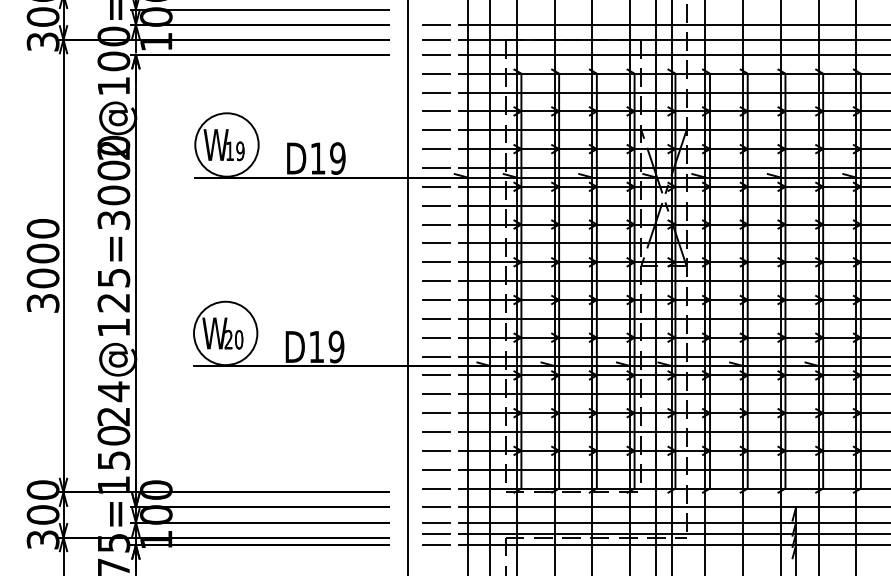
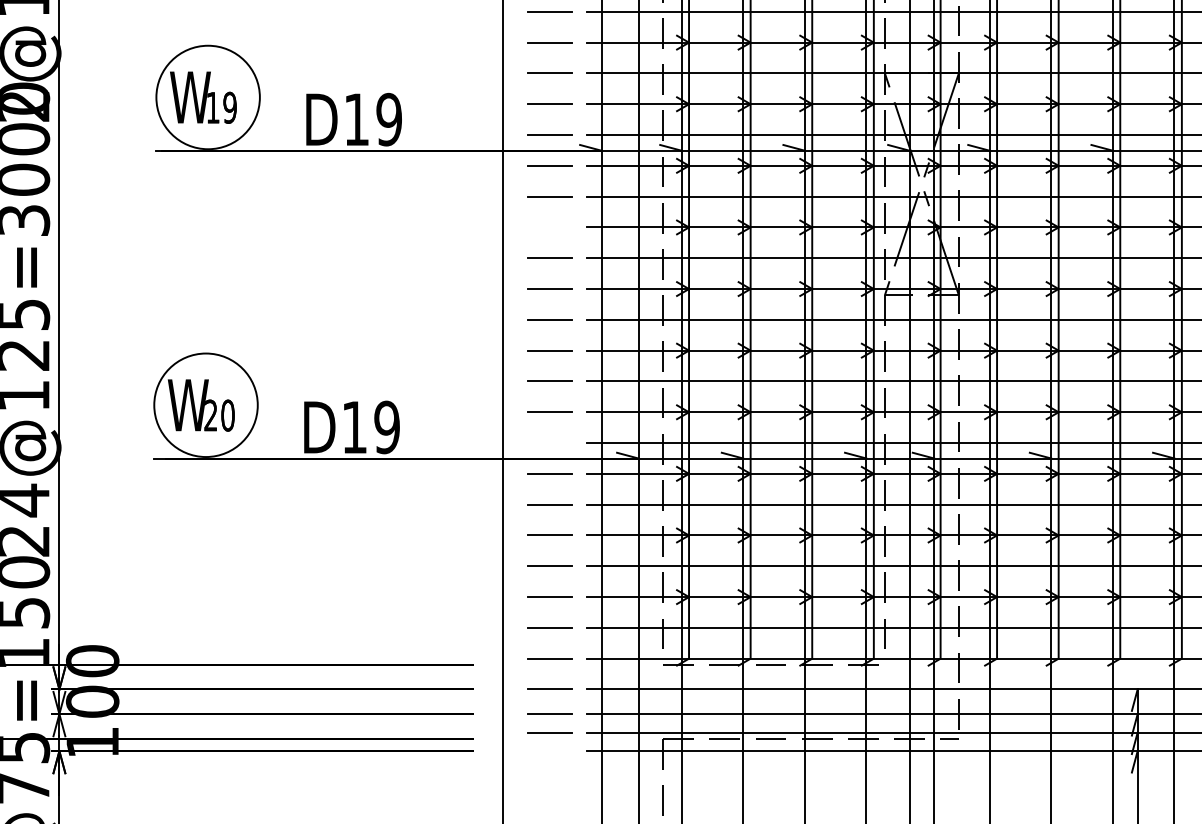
line: (435, 224) -> (548, 227), removed
line: (436, 356) -> (550, 442), removed
line: (435, 545) -> (548, 751), removed

